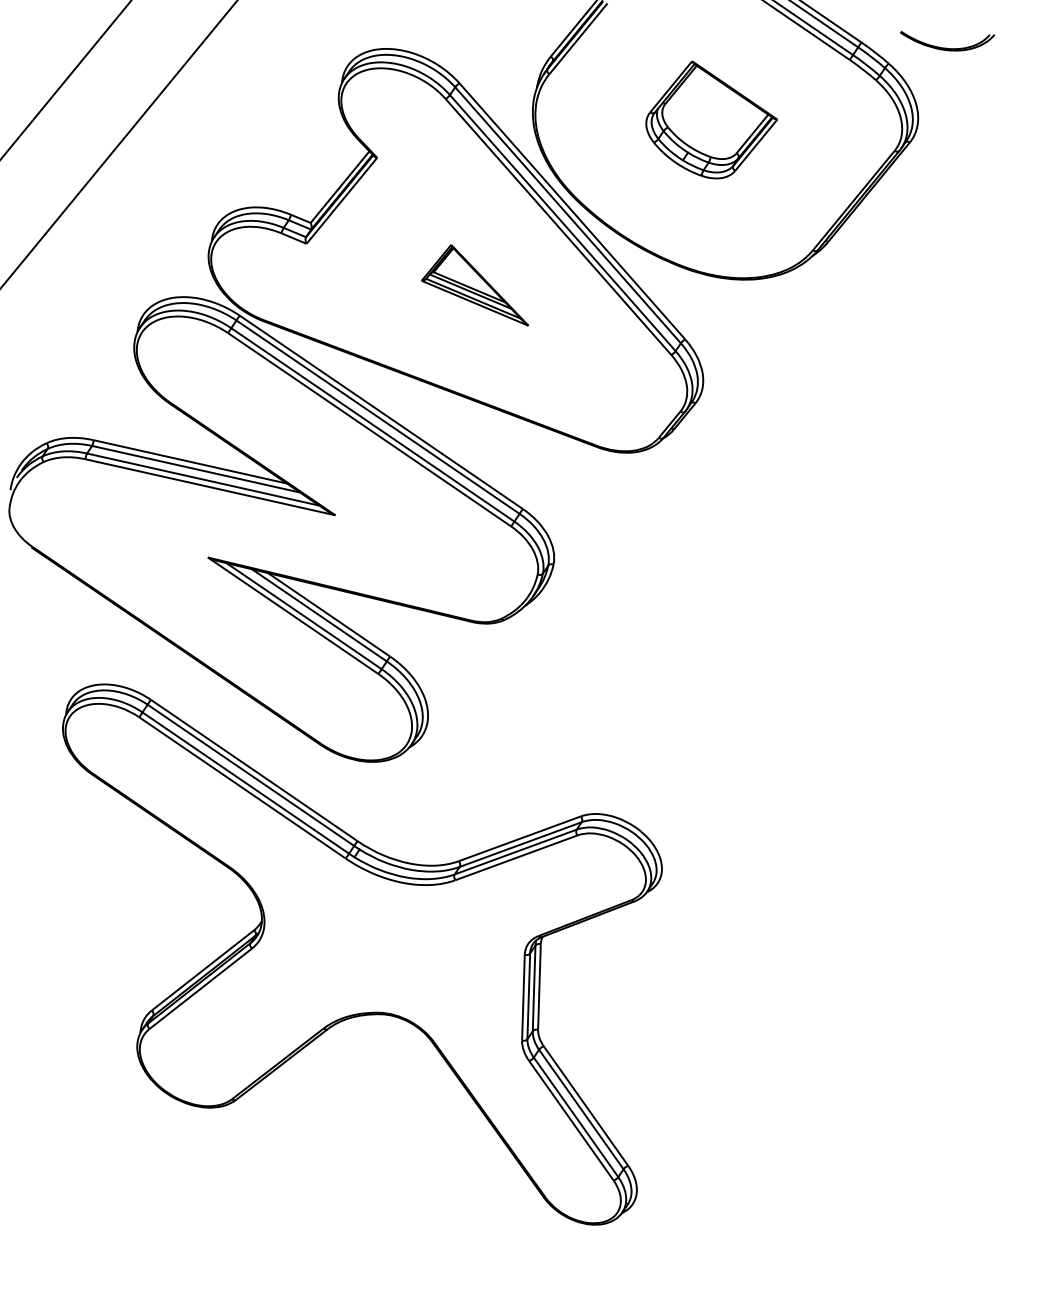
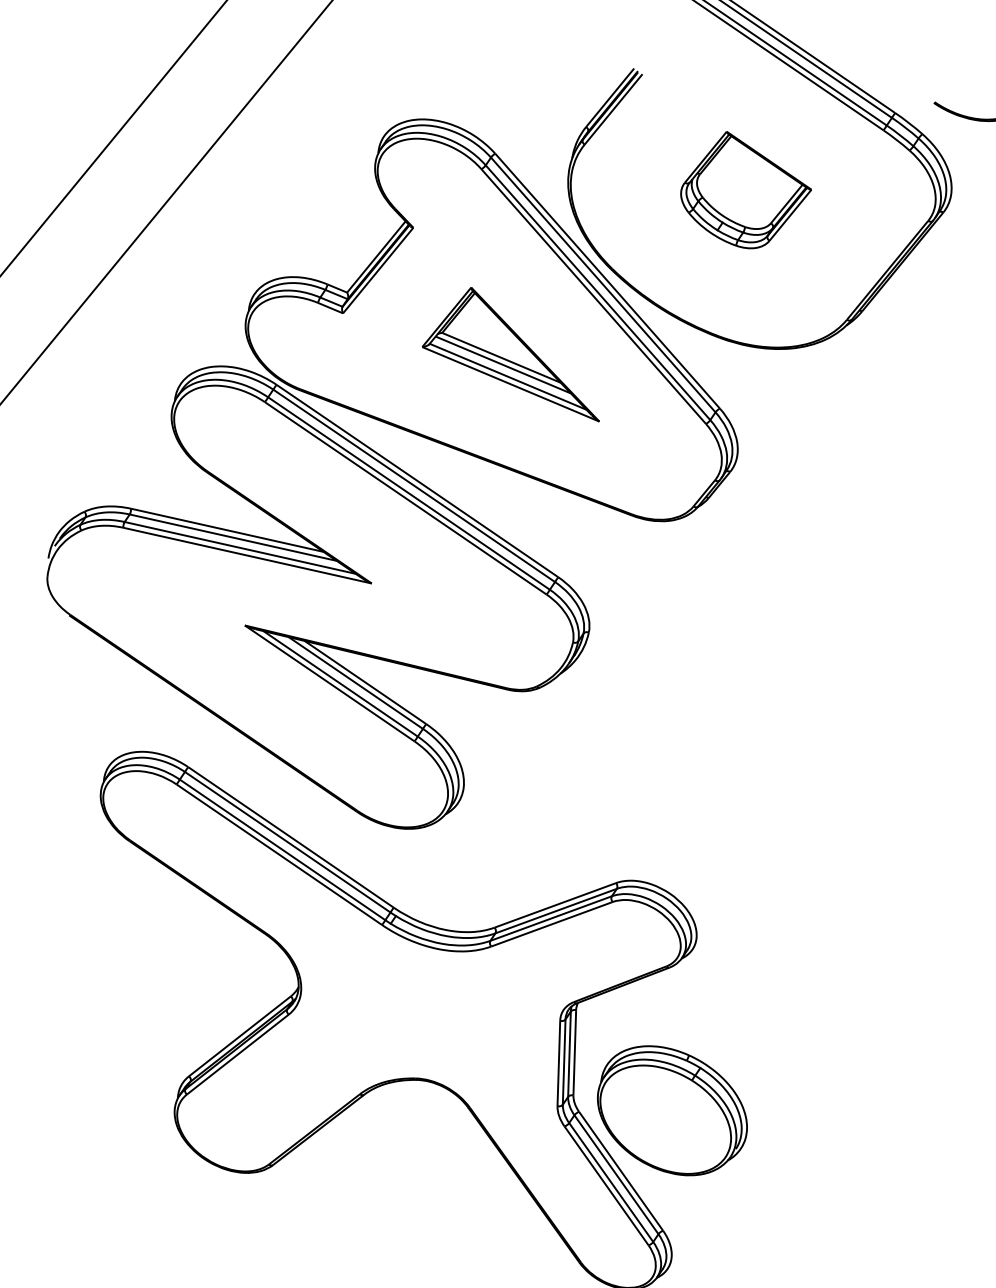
part: (474, 285) -> (510, 354), size x1.67
part: (637, 1044) -> (672, 1110), added

